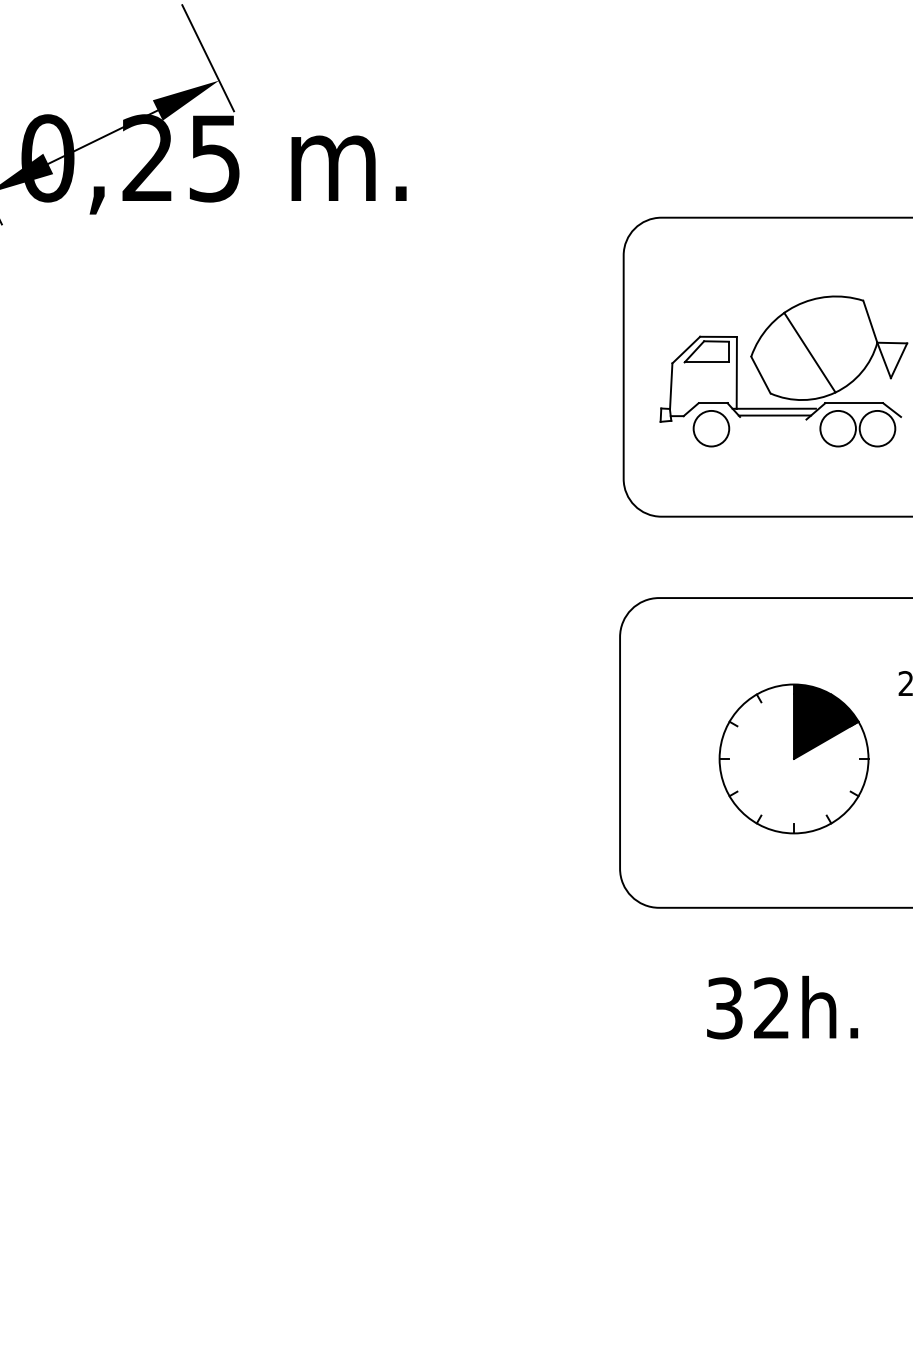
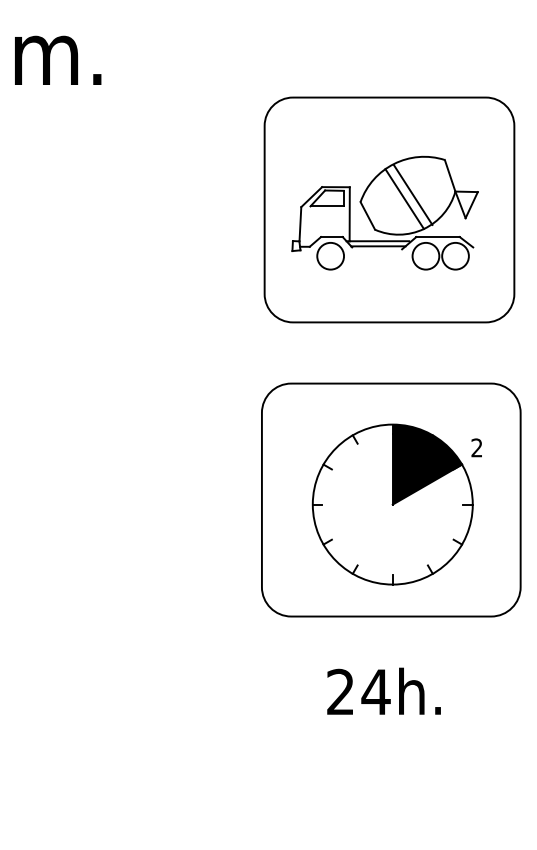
line: (820, 347) -> (412, 195), added
part: (793, 758) -> (392, 504), size x1.43
text: (748, 1008) -> (358, 692), 32h. -> 24h.

